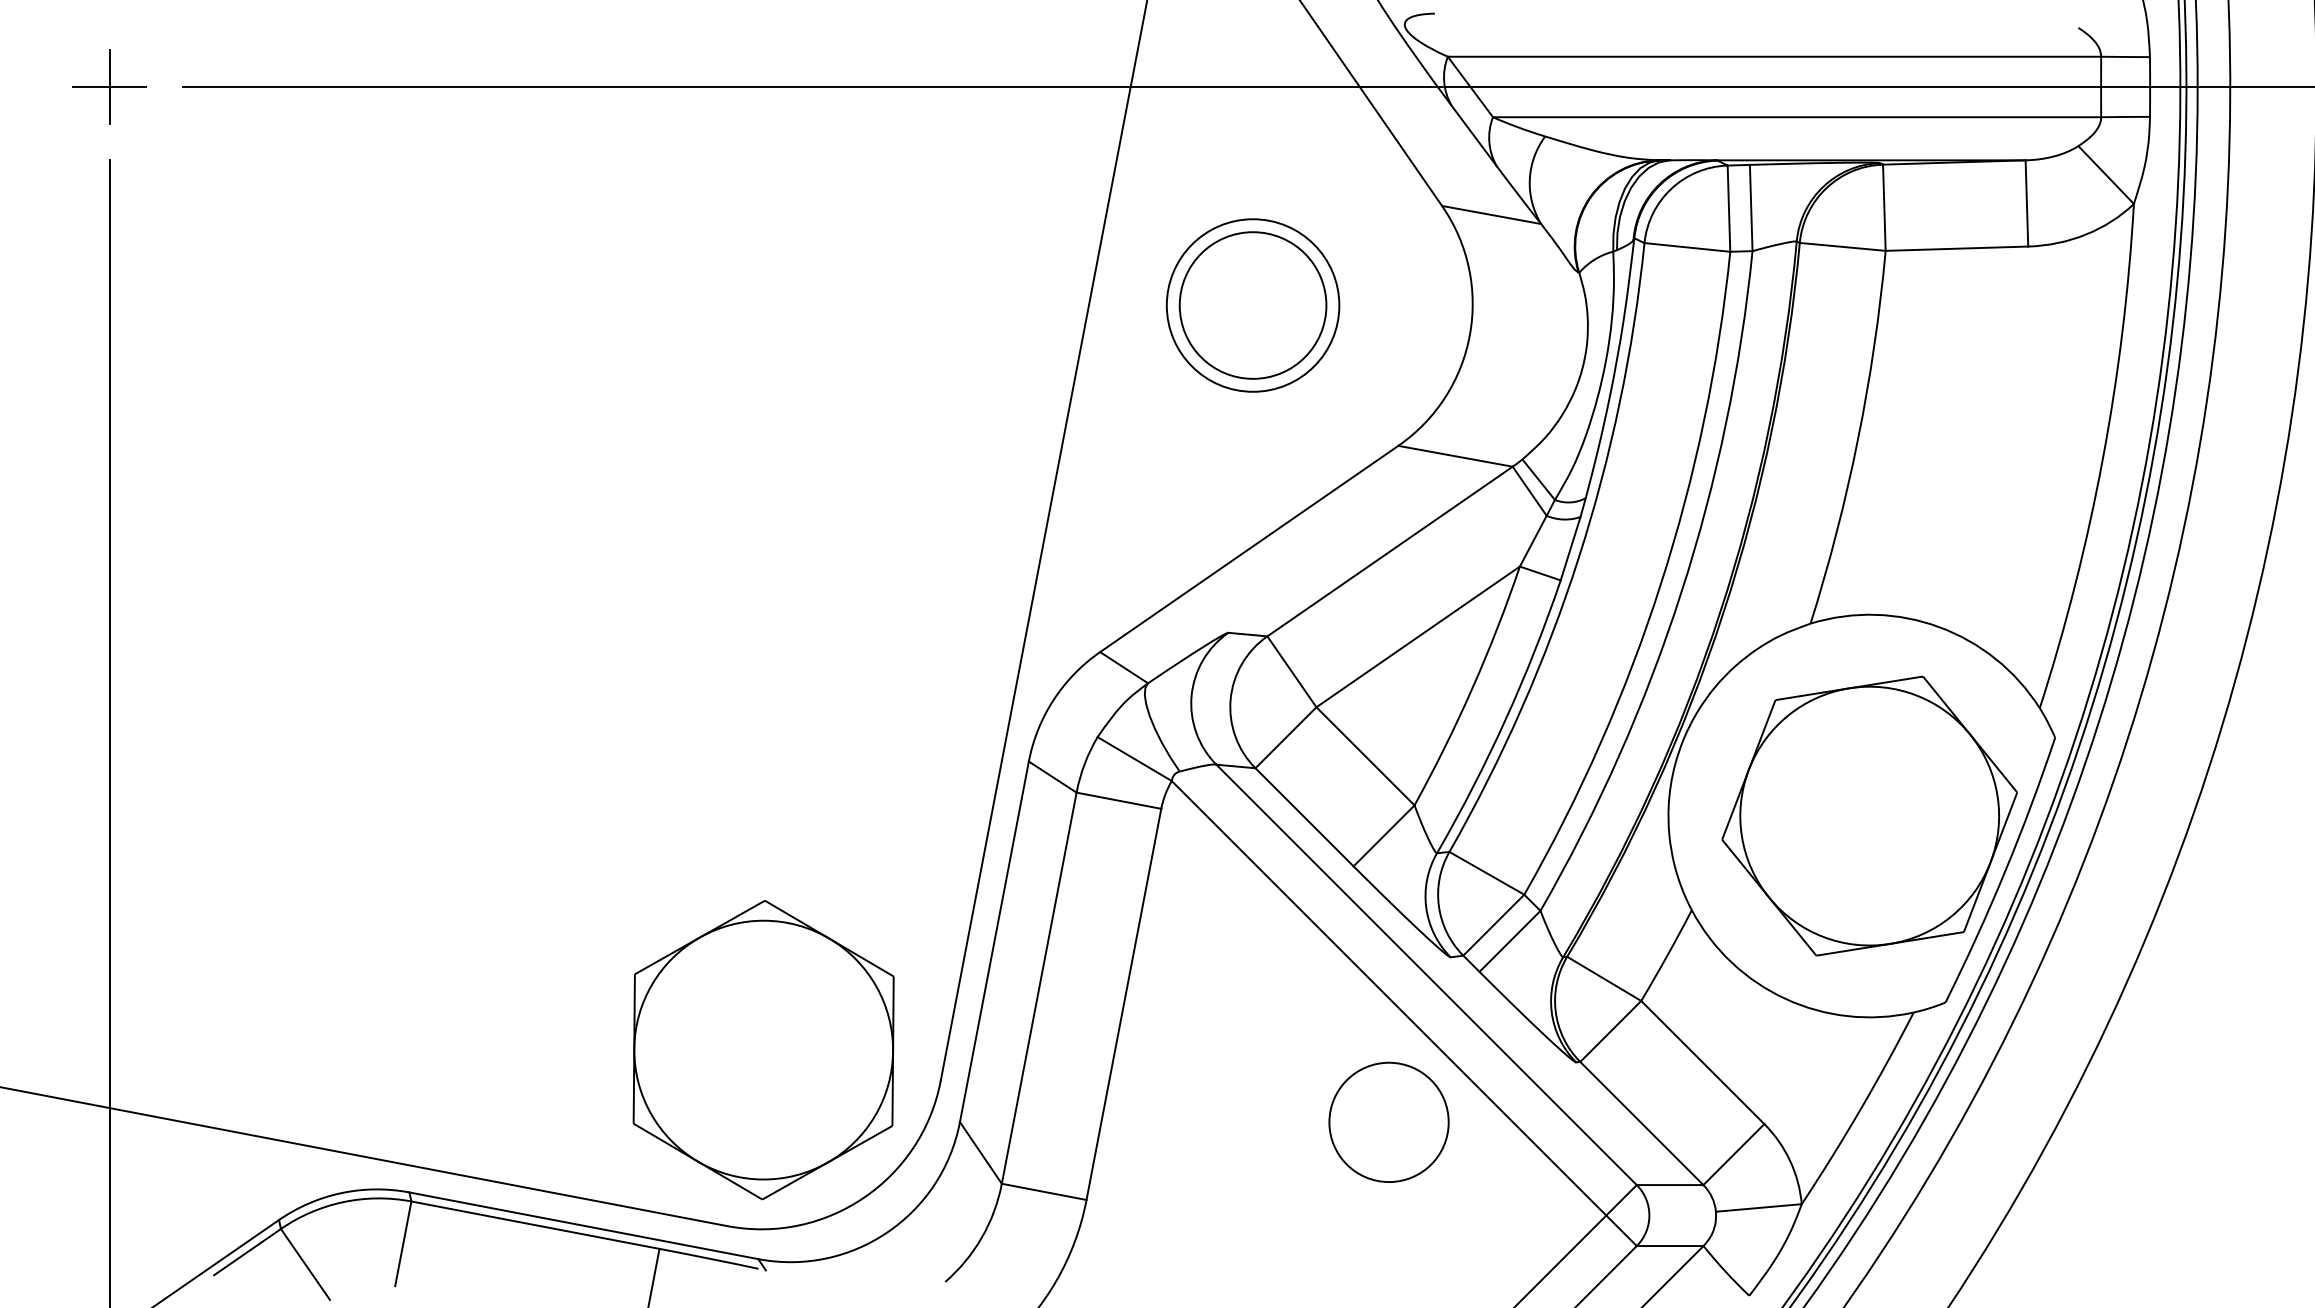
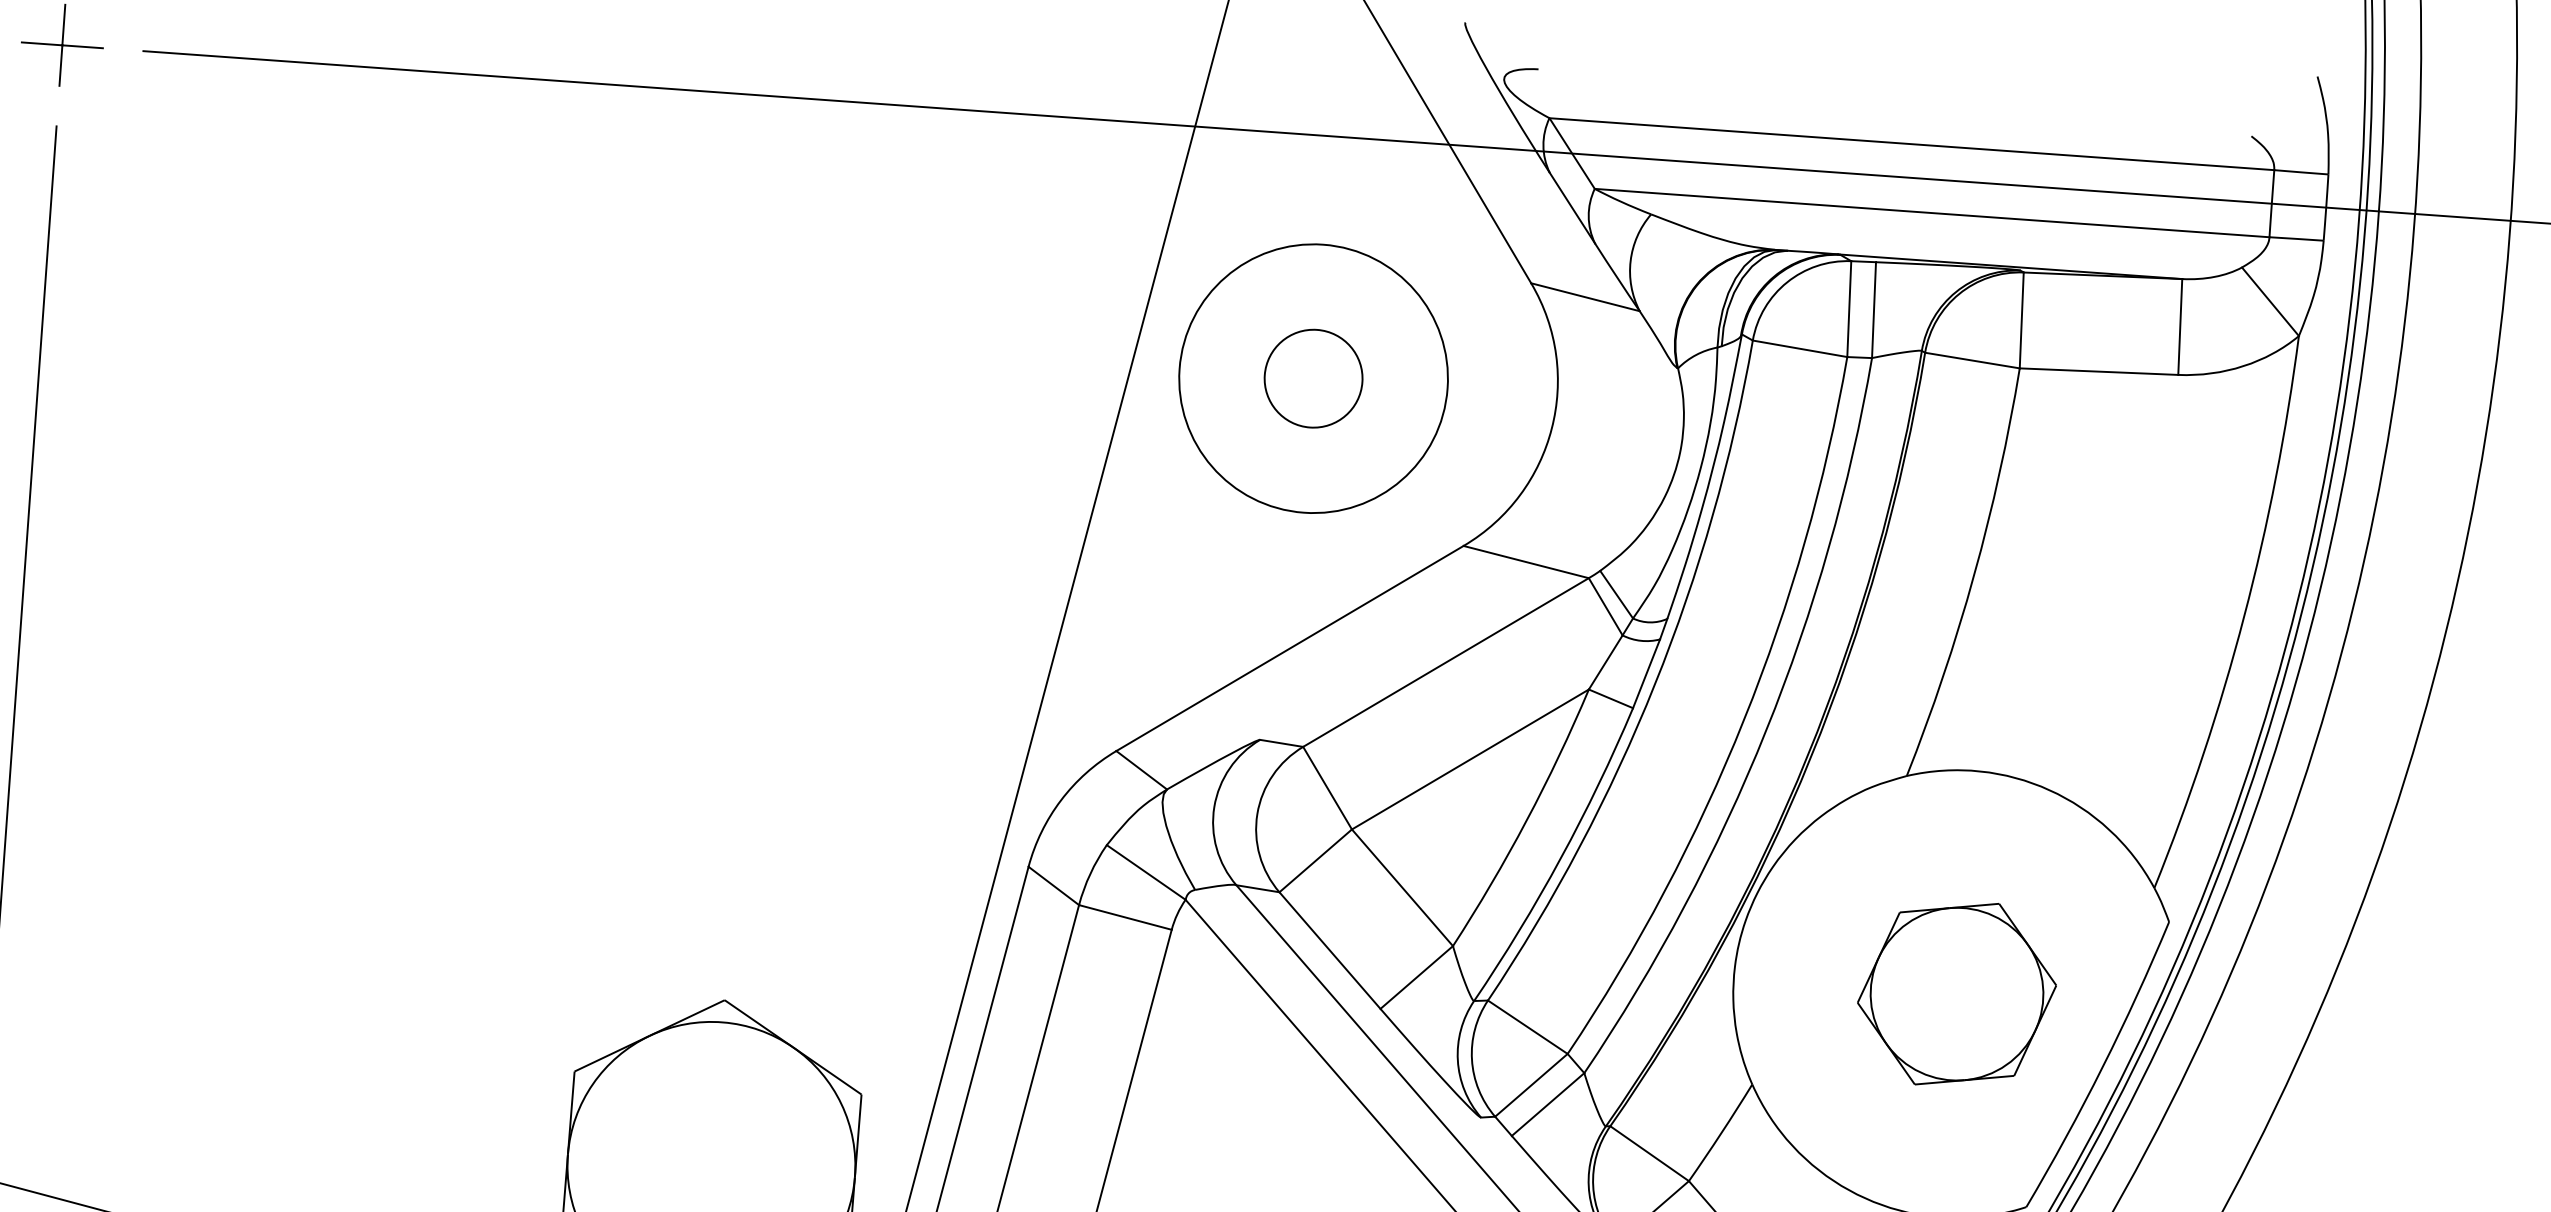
circle: (1252, 305) -> (1312, 378), size x0.6
circle: (1252, 305) -> (1312, 378), size x1.4
part: (1869, 815) -> (1956, 993), size x0.6

